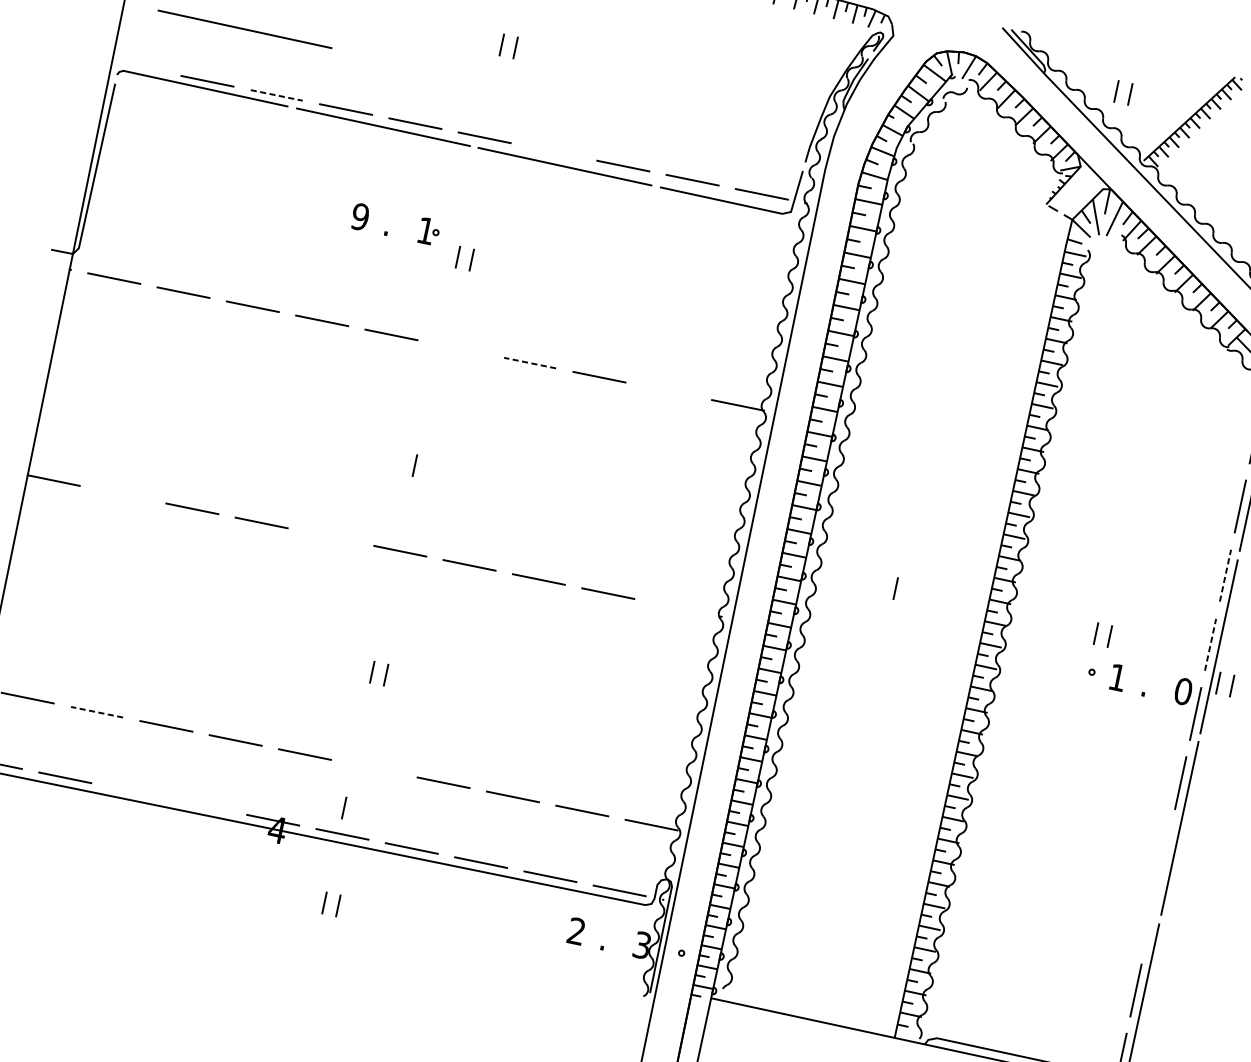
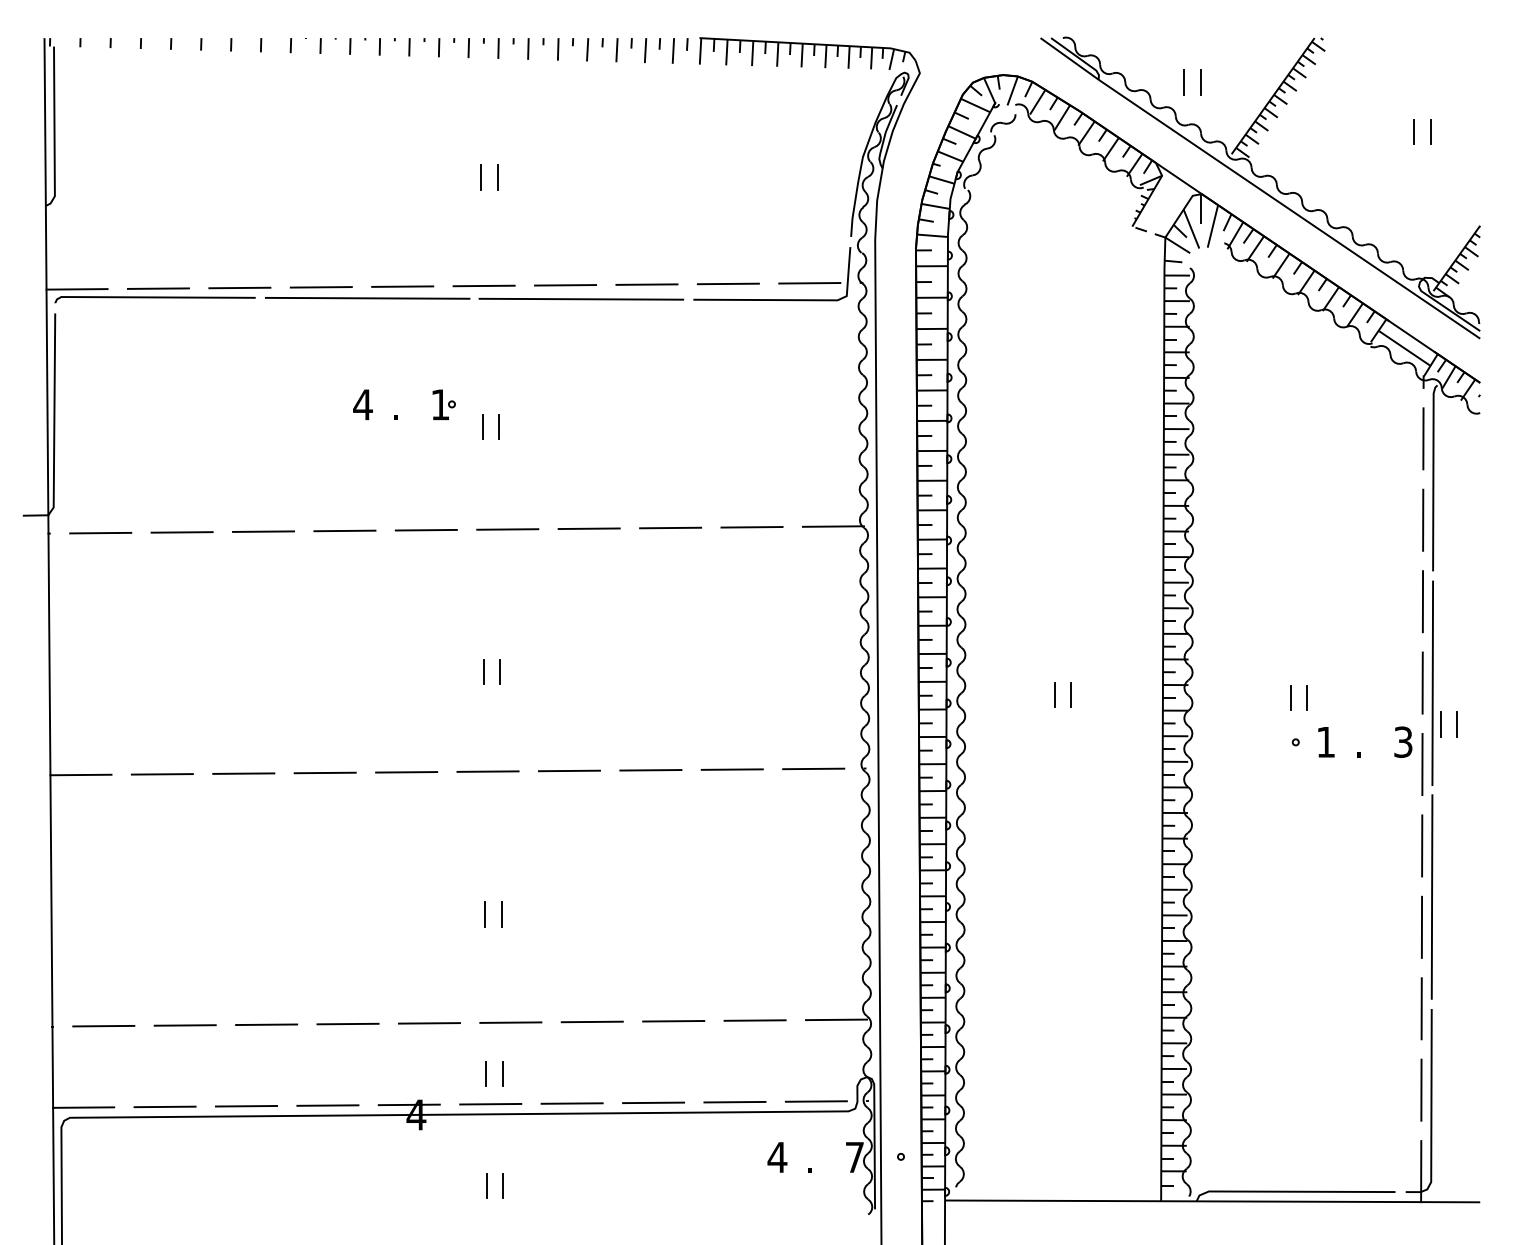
line: (245, 28) -> (188, 220), removed
line: (137, 67) -> (76, 289), added
line: (276, 95) -> (239, 288), dashed -> solid
line: (553, 152) -> (565, 285), added
text: (359, 216) -> (362, 404), 9 -> 4
line: (460, 348) -> (507, 529), added
line: (530, 362) -> (589, 528), dashed -> solid
line: (668, 391) -> (751, 527), added
line: (428, 468) -> (500, 671), added
line: (122, 494) -> (161, 774), added
line: (330, 537) -> (406, 772), added
line: (1225, 575) -> (1422, 601), dashed -> solid
line: (910, 591) -> (1071, 694), added
line: (677, 607) -> (813, 768), added
line: (1210, 645) -> (1422, 683), dashed -> solid
text: (1183, 691) -> (1403, 741), 0 -> 3
line: (97, 712) -> (185, 1025), dashed -> solid
line: (374, 768) -> (510, 1022), added
line: (134, 792) -> (246, 1106), added
line: (203, 805) -> (327, 1105), added
line: (357, 811) -> (502, 1074), added
line: (1165, 851) -> (1421, 926), added
line: (1150, 921) -> (1421, 1008), added
text: (576, 930) -> (777, 1156), 2 -> 4
text: (642, 945) -> (854, 1157), 3 -> 7

